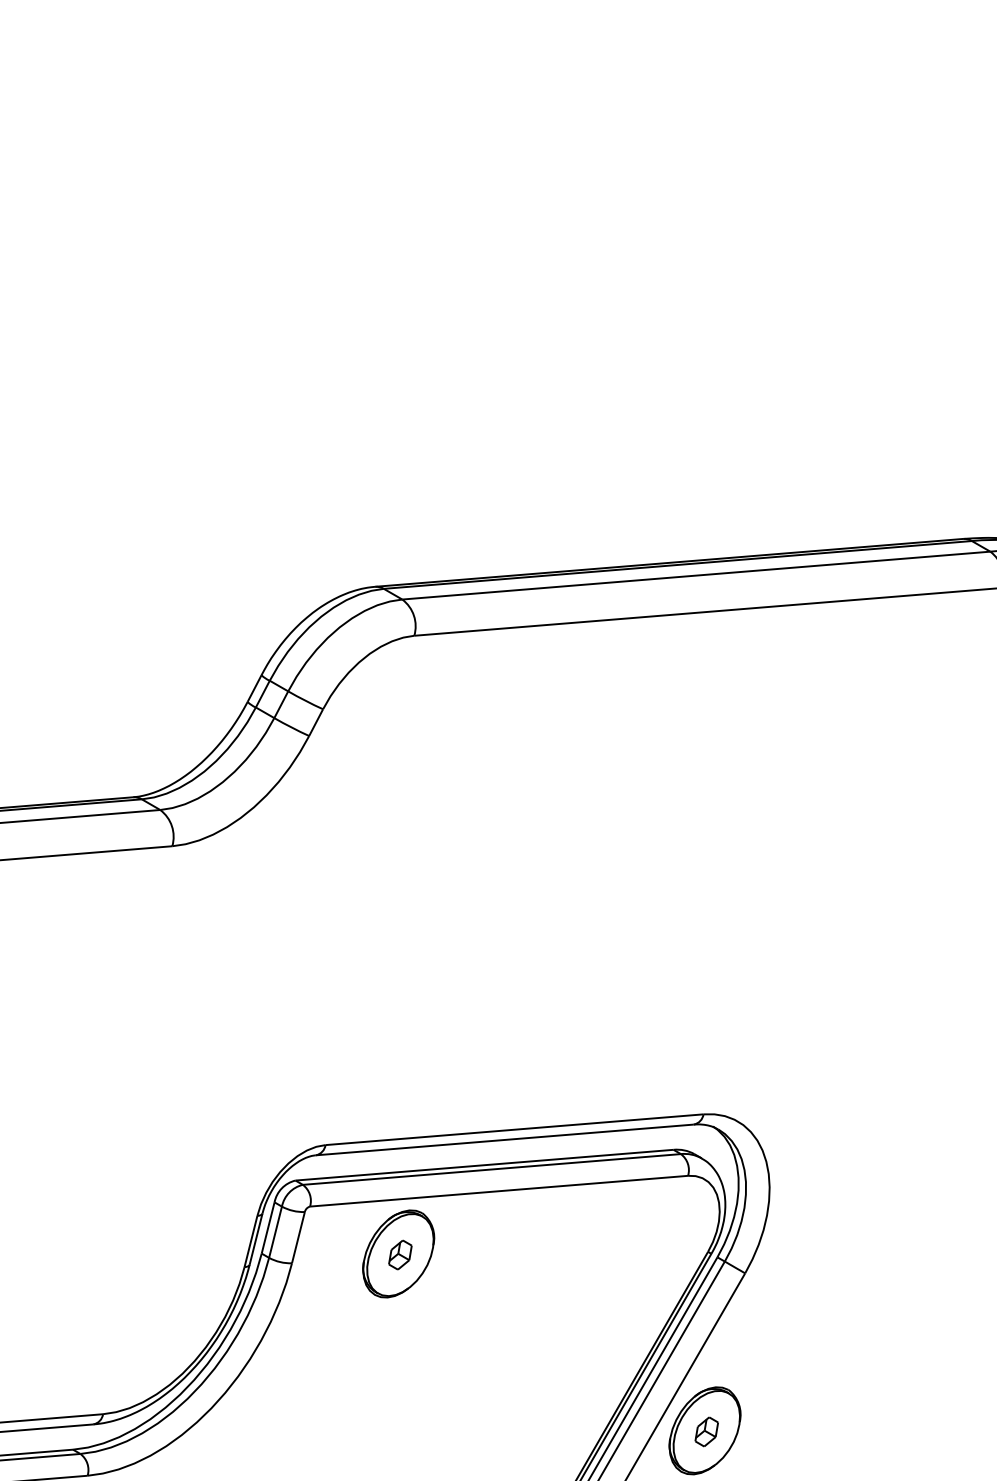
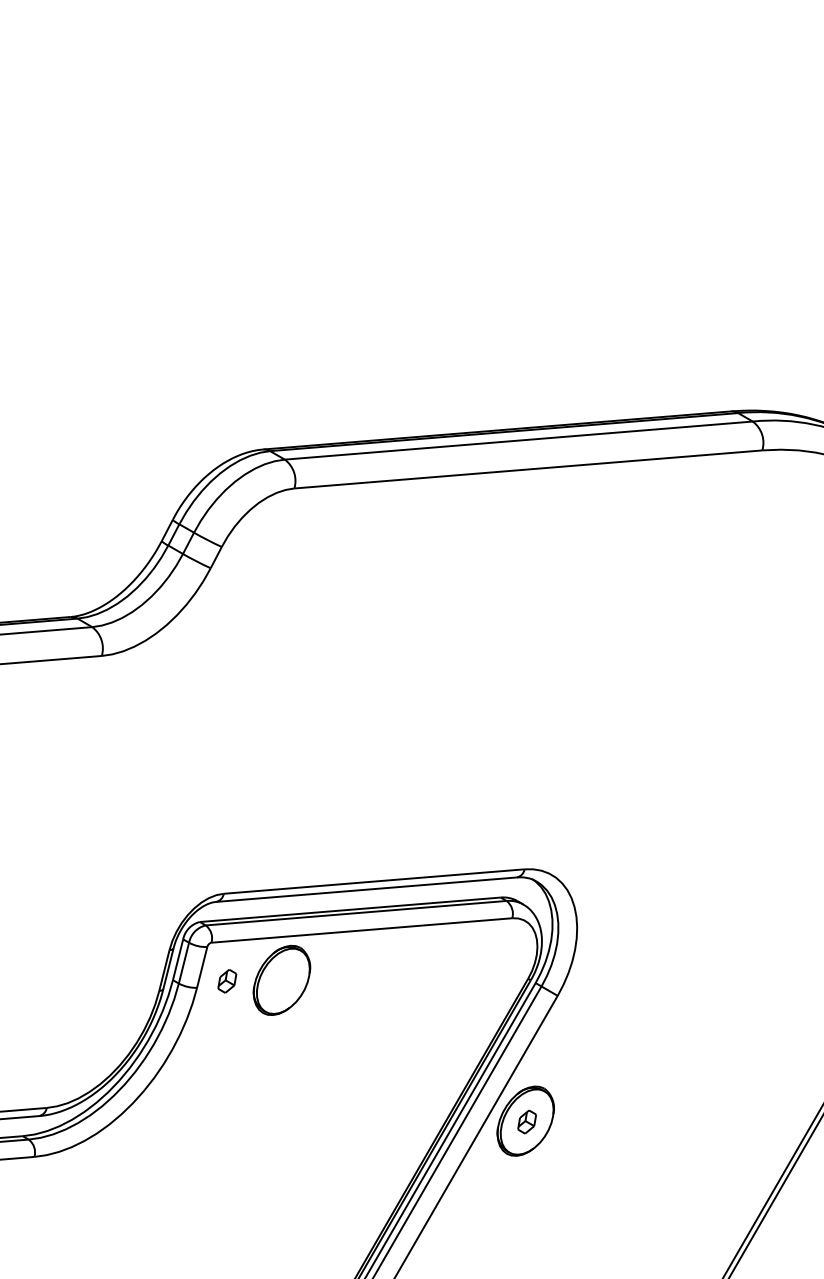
part: (400, 1255) -> (227, 981), moved

